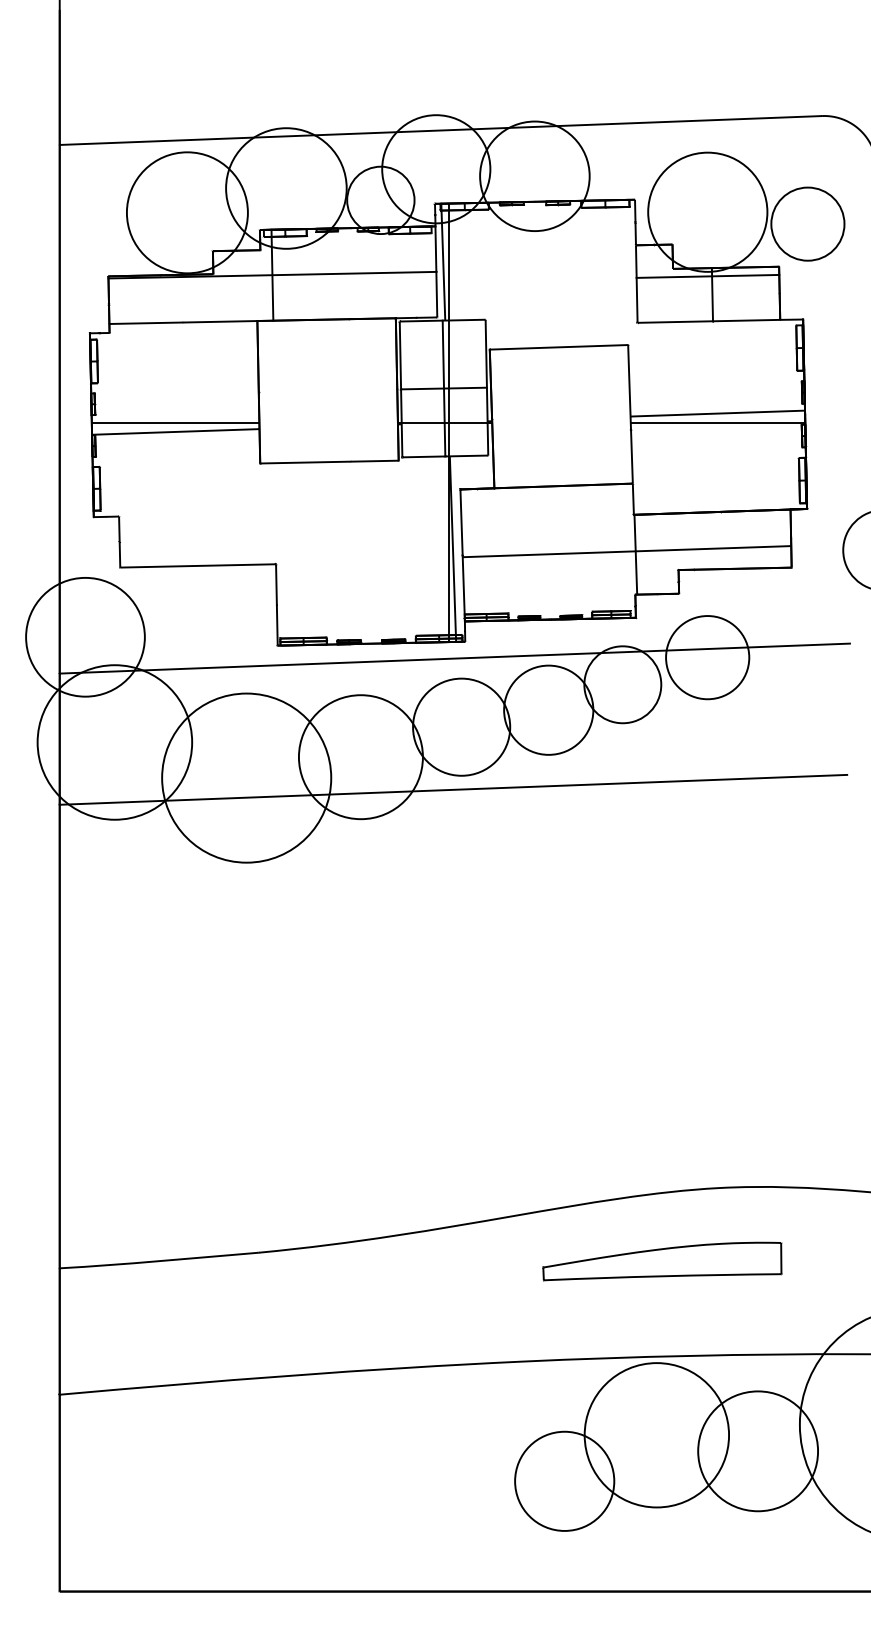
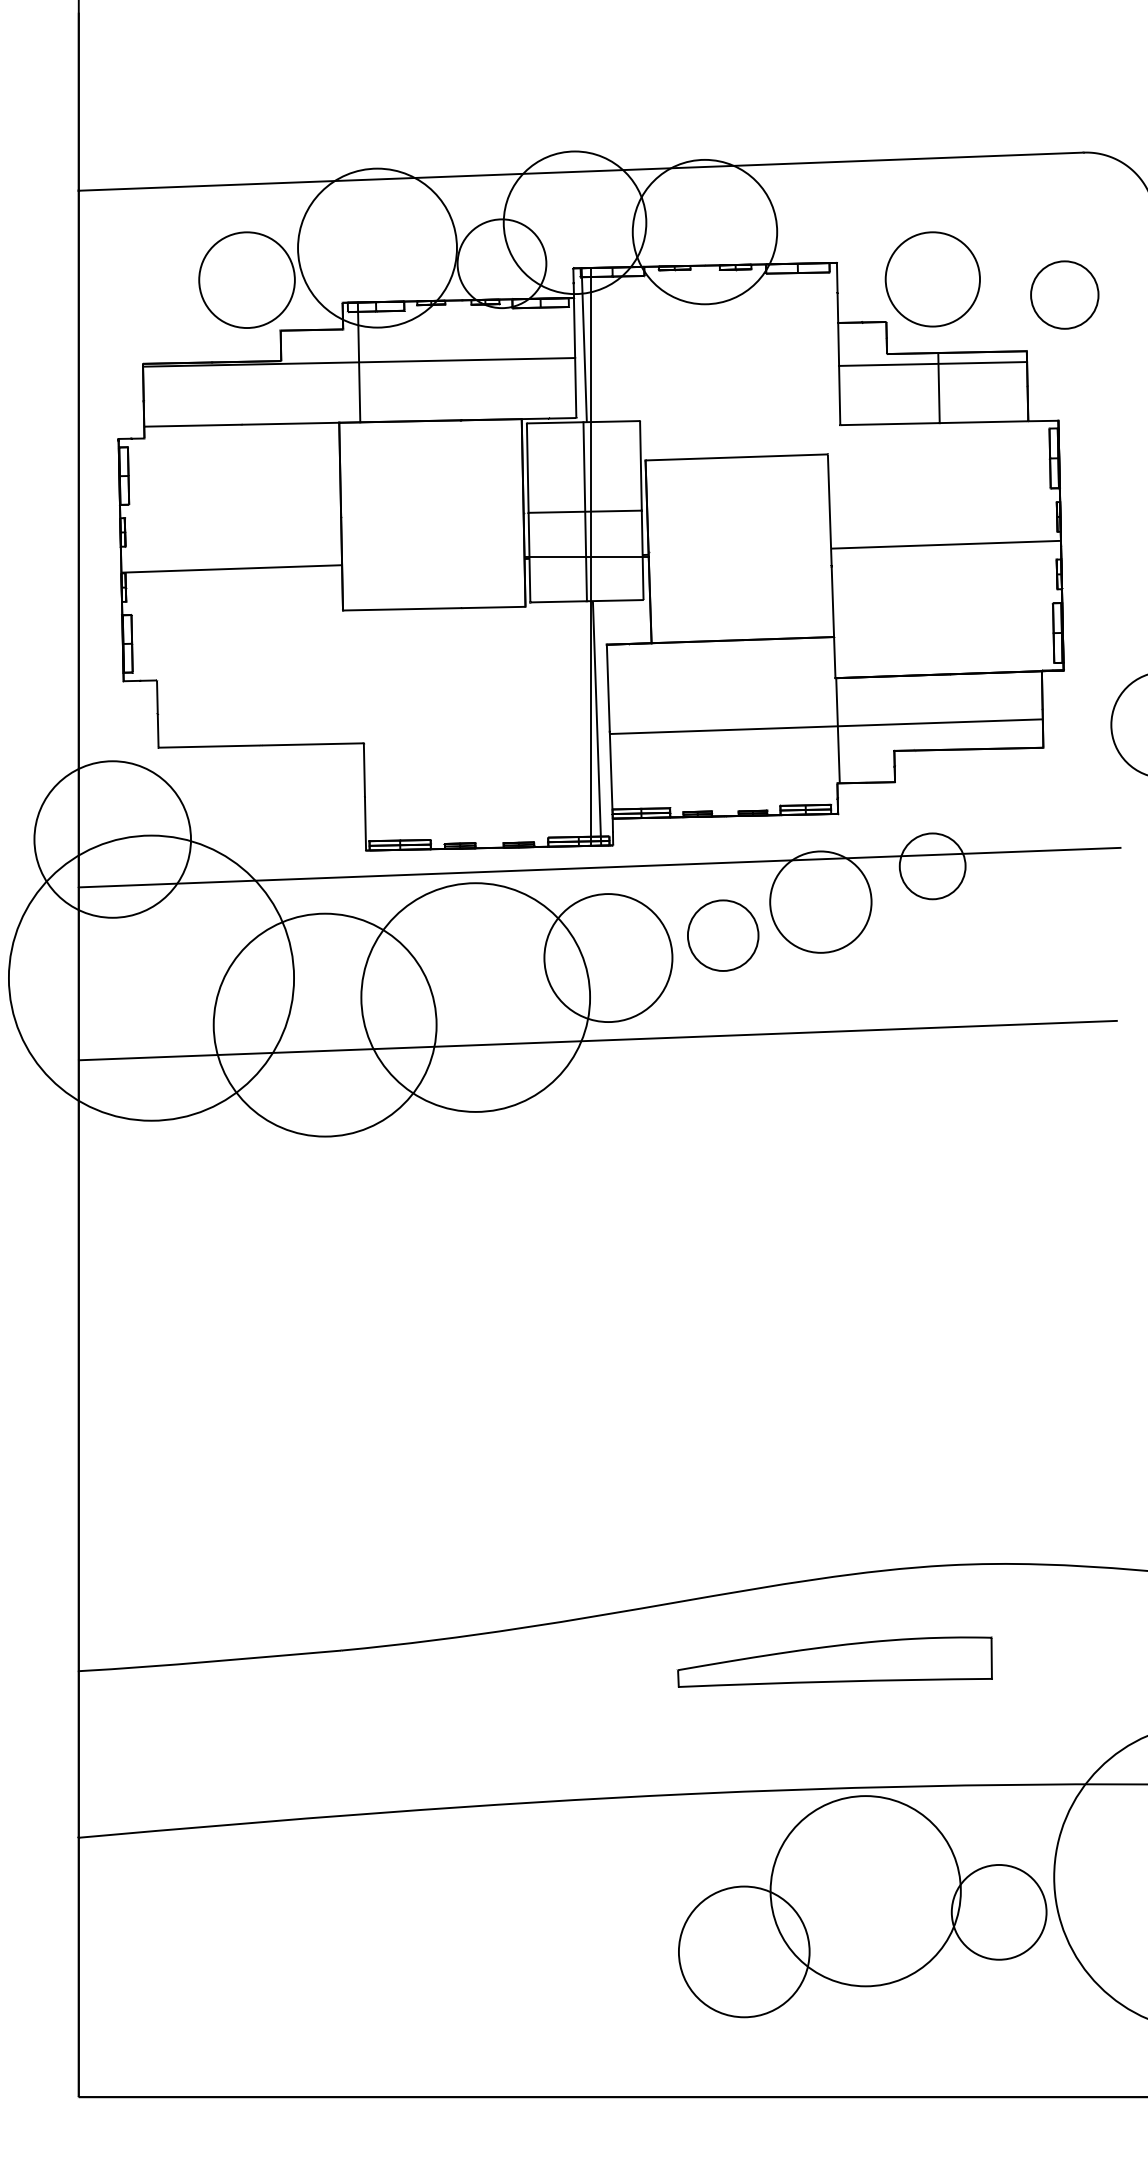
circle: (186, 212) -> (246, 279), size x0.6
circle: (707, 212) -> (932, 279), size x0.6
circle: (807, 223) -> (1064, 294), size x0.7
line: (175, 422) -> (231, 556), removed
line: (718, 422) -> (946, 556), removed
circle: (707, 657) -> (932, 866), size x0.6
circle: (548, 710) -> (723, 935), size x0.6
circle: (114, 742) -> (151, 978), size x1.4
circle: (360, 757) -> (475, 997), size x1.4
part: (662, 1260) -> (834, 1661), moved
circle: (758, 1451) -> (999, 1912), size x0.6

